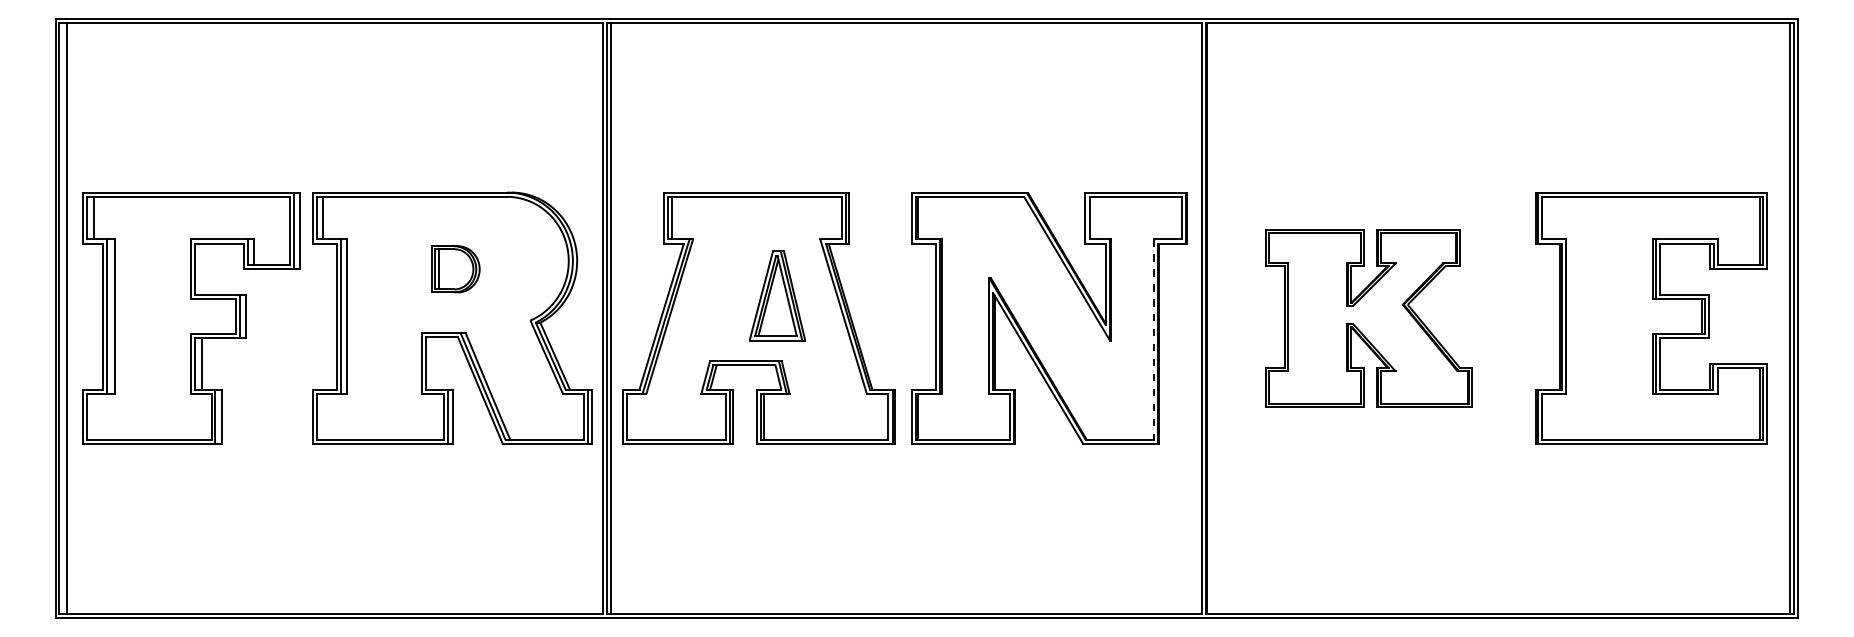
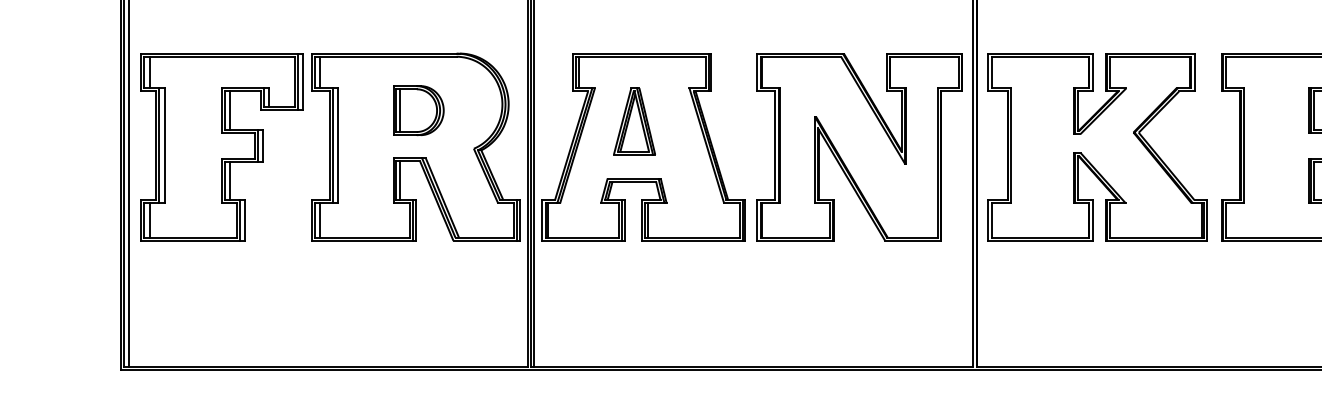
line: (201, 268) -> (229, 110), added
part: (455, 269) -> (418, 110), size x1.43
part: (777, 295) -> (634, 121), moved
part: (1368, 318) -> (1097, 147), size x1.43
line: (1153, 340) -> (937, 163), dashed -> solid
line: (431, 363) -> (400, 180), added
line: (94, 416) -> (149, 220), added
line: (322, 416) -> (319, 220), added
line: (630, 416) -> (548, 220), added

